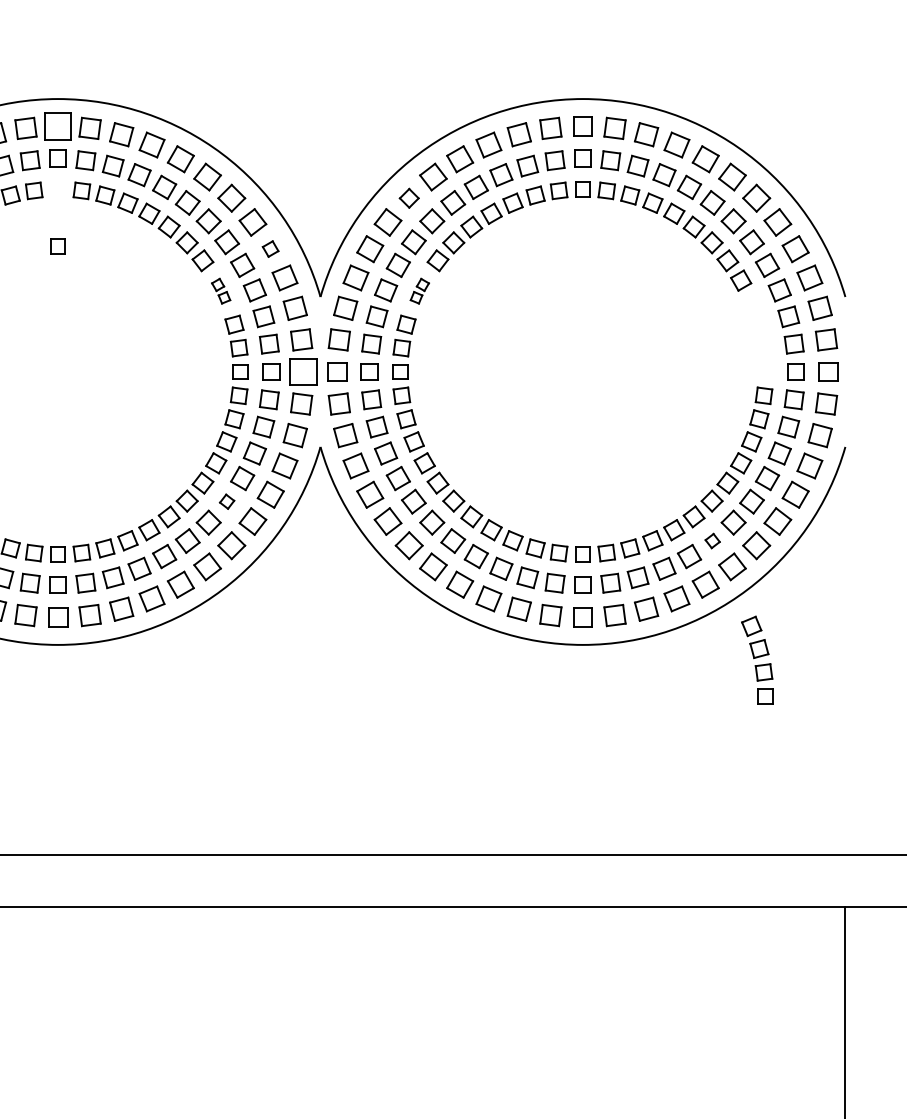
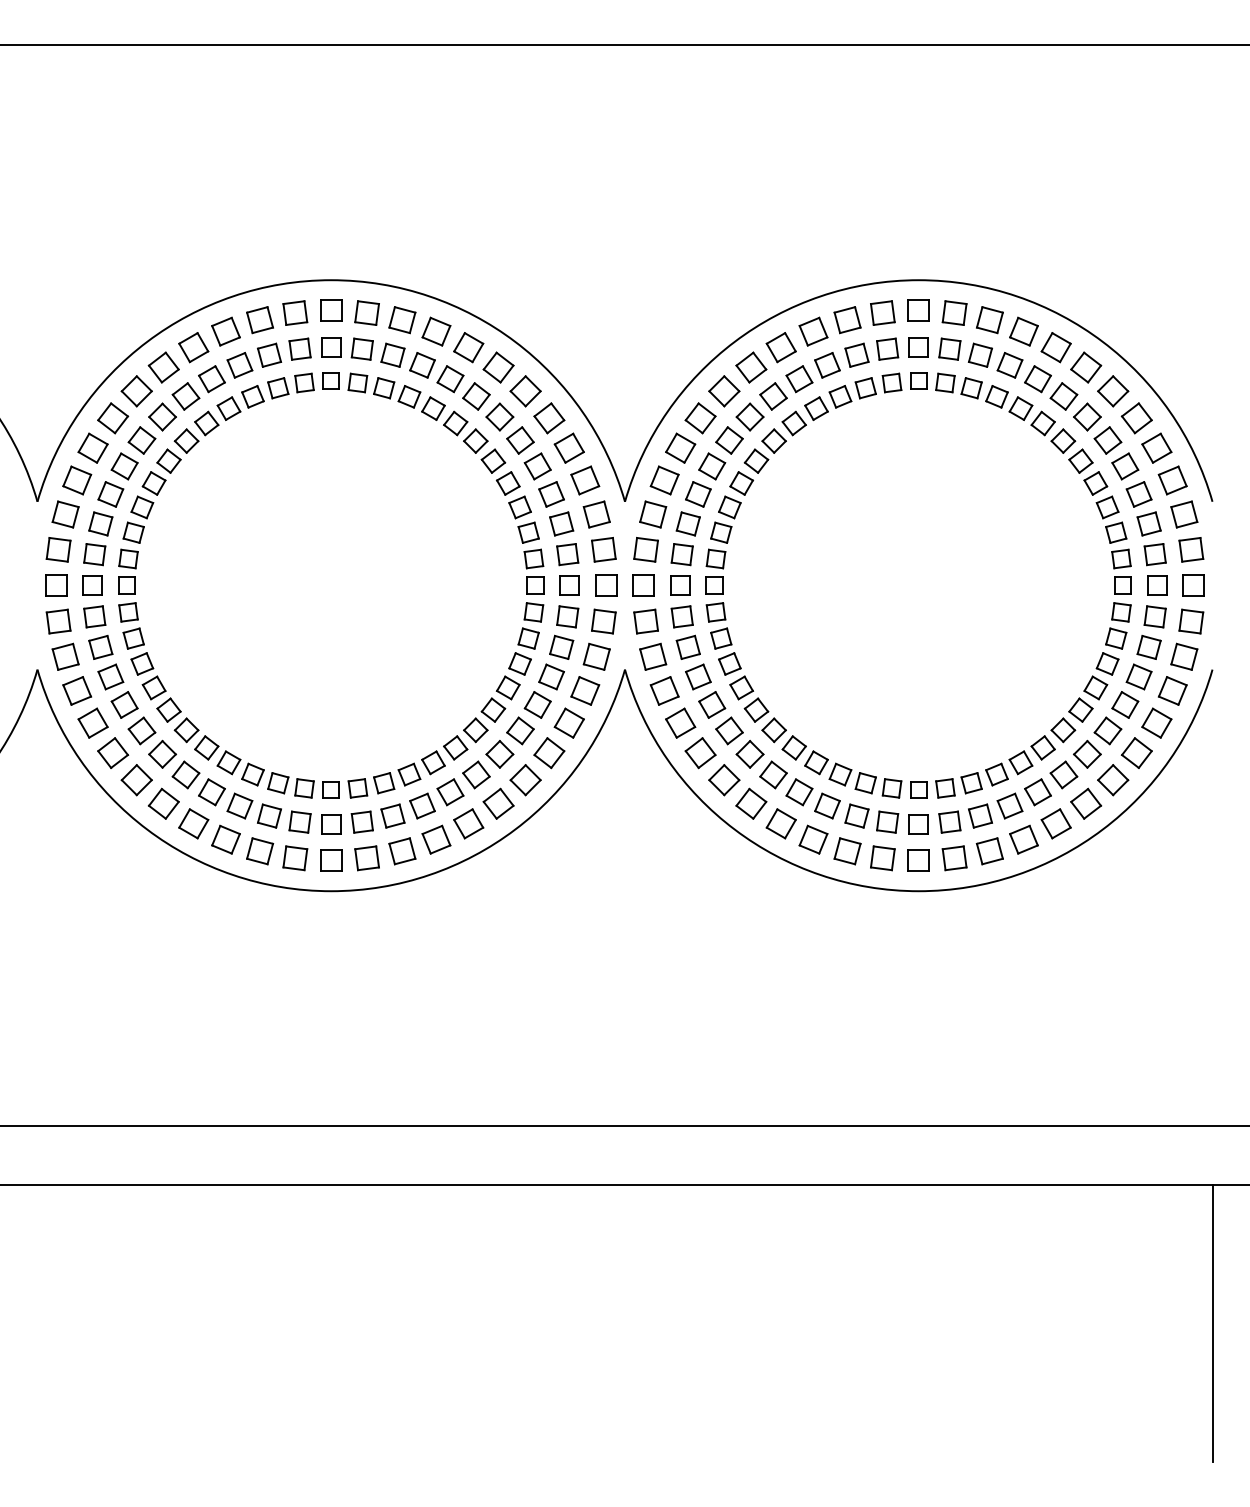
part: (58, 126) -> (331, 310), size x0.71
part: (409, 198) -> (724, 391), size x1.43
part: (57, 245) -> (330, 380), moved
part: (270, 248) -> (568, 447), size x1.67
part: (220, 291) -> (513, 495), size x1.67
part: (420, 291) -> (736, 495), size x1.67
part: (303, 371) -> (606, 585), size x0.71
part: (227, 501) -> (520, 730), size x1.67
part: (712, 540) -> (1063, 774), size x1.67
part: (756, 659) -> (1113, 544), moved

